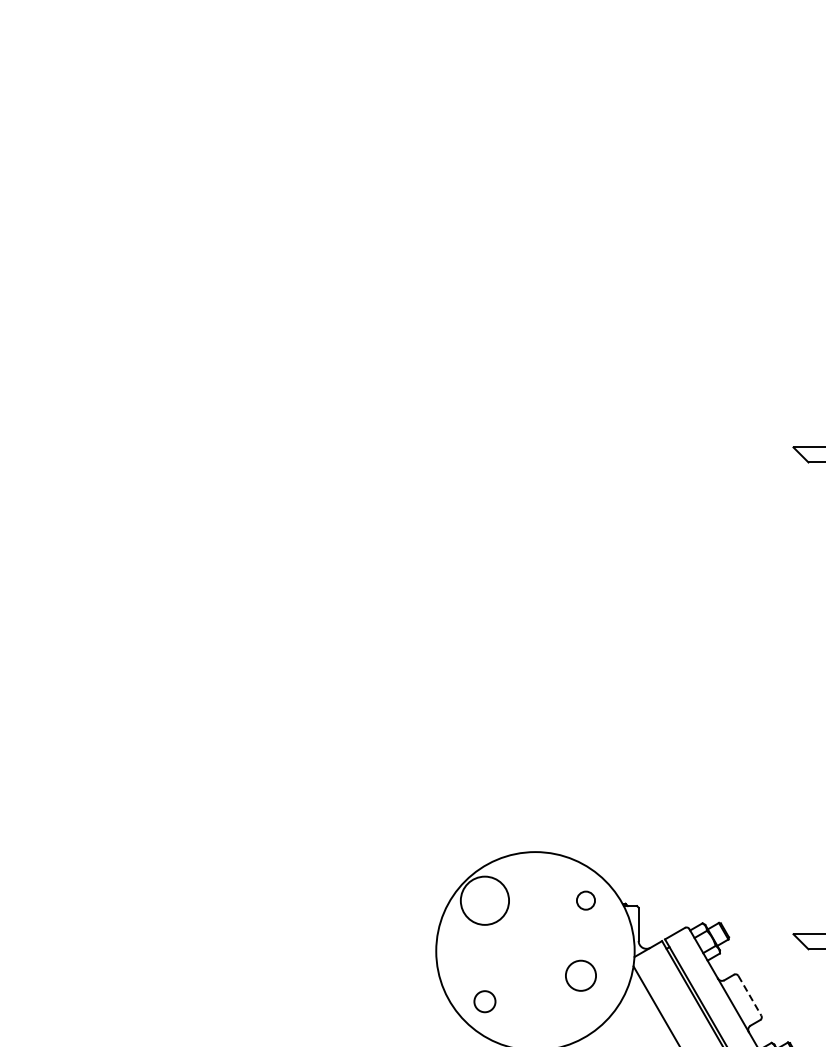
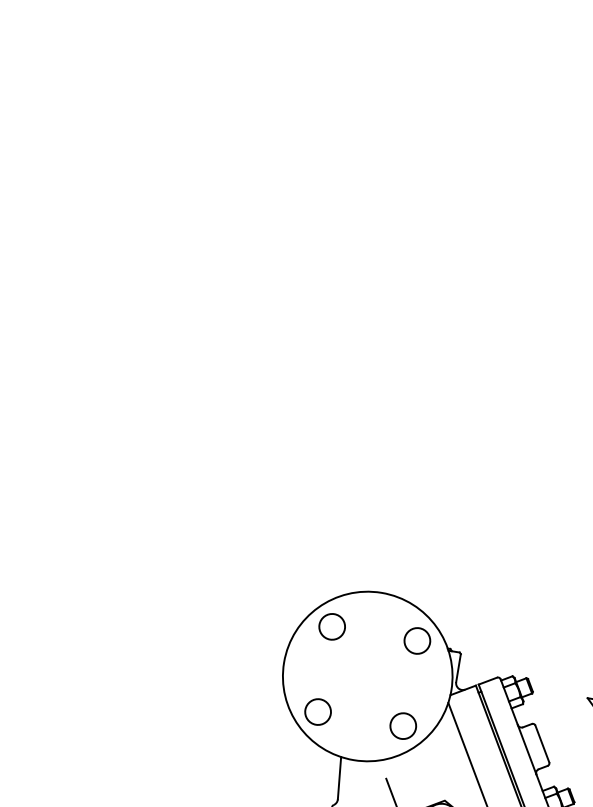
circle: (484, 900) -> (331, 626), size x0.62
circle: (585, 900) -> (417, 640), size x1.67
circle: (580, 975) -> (402, 725), moved
line: (750, 996) -> (542, 744), dashed -> solid
circle: (484, 1001) -> (317, 711), size x1.43

